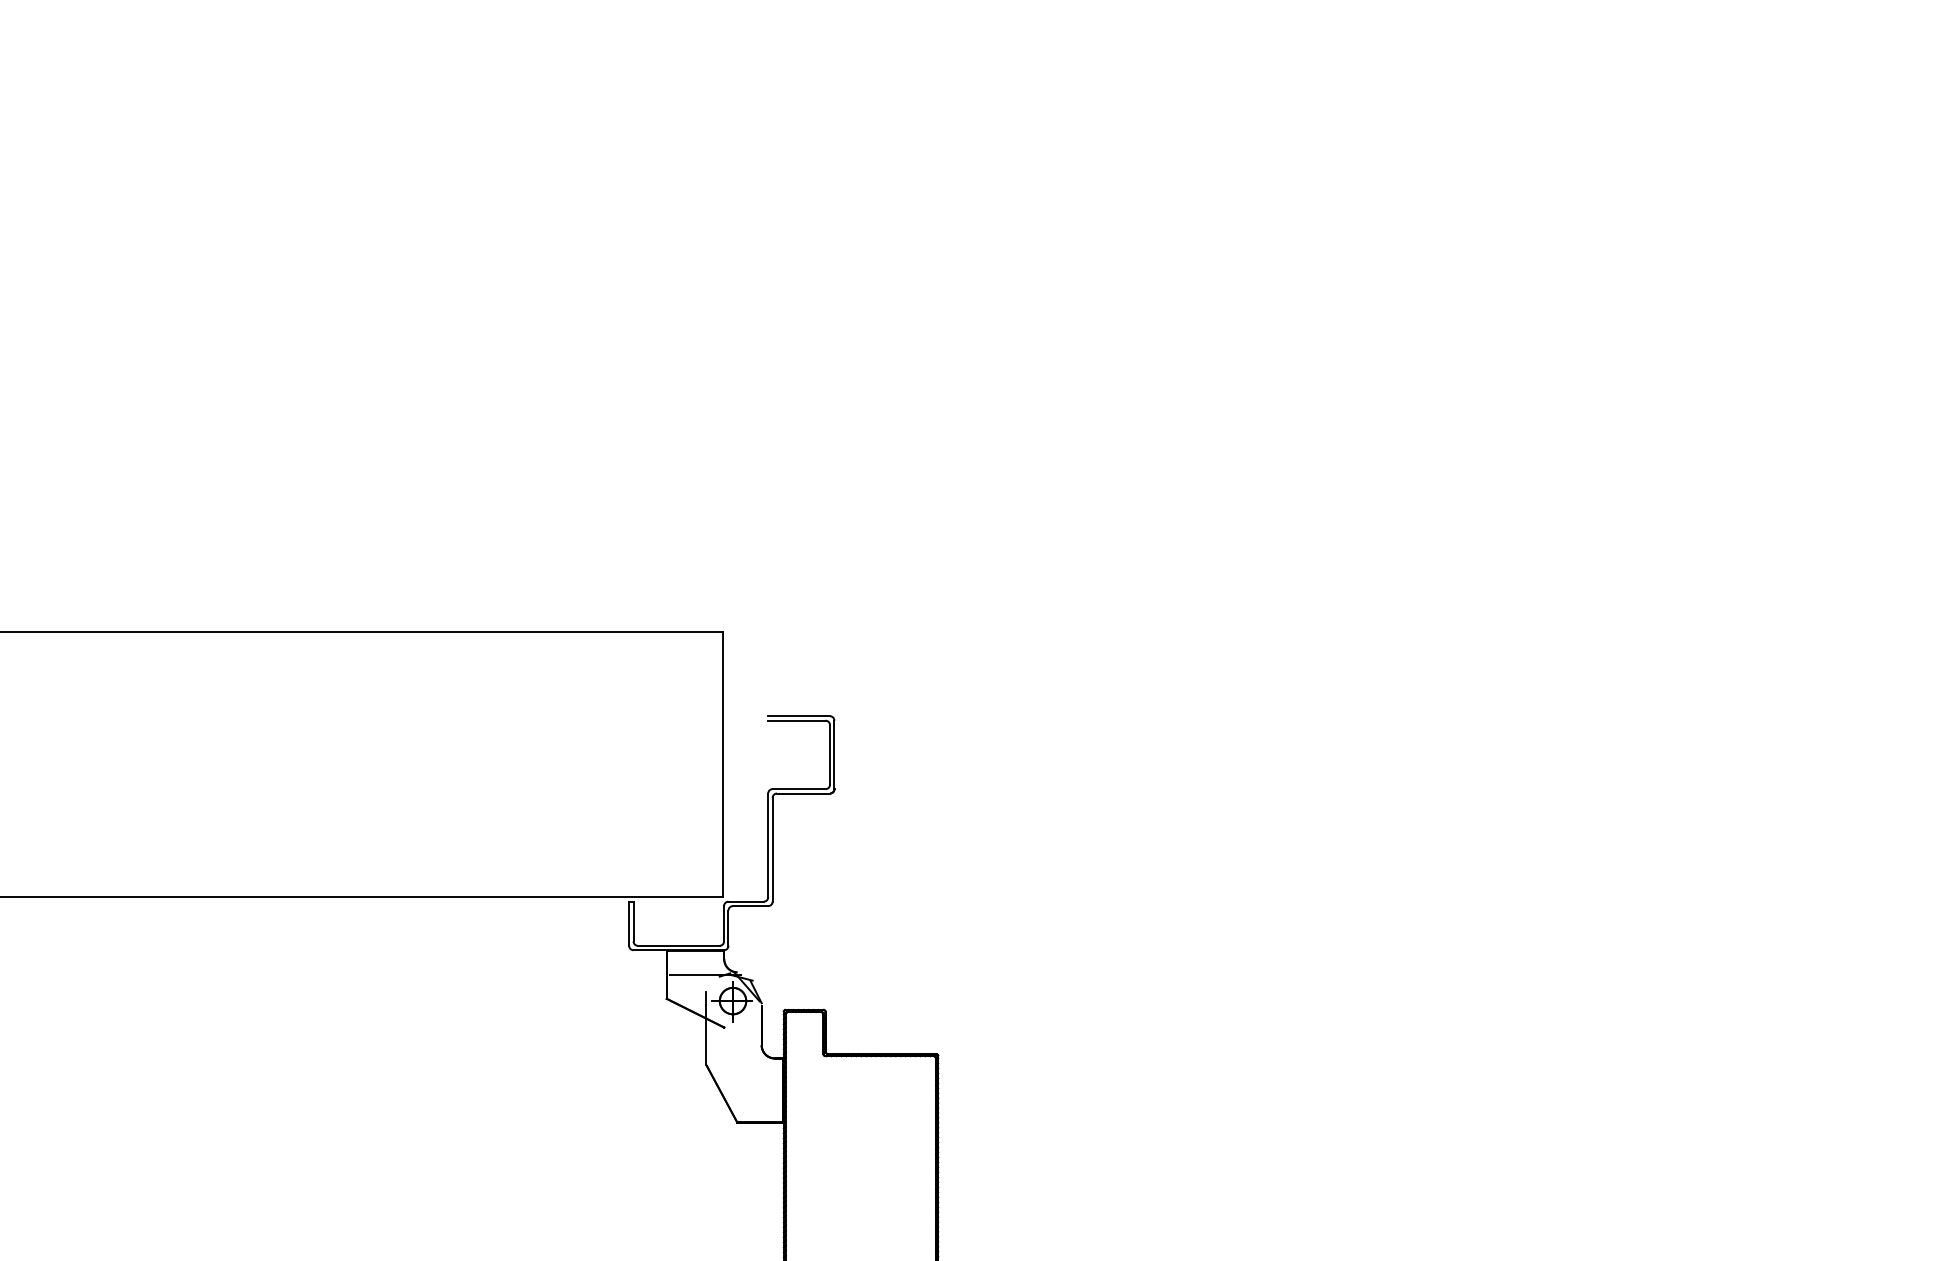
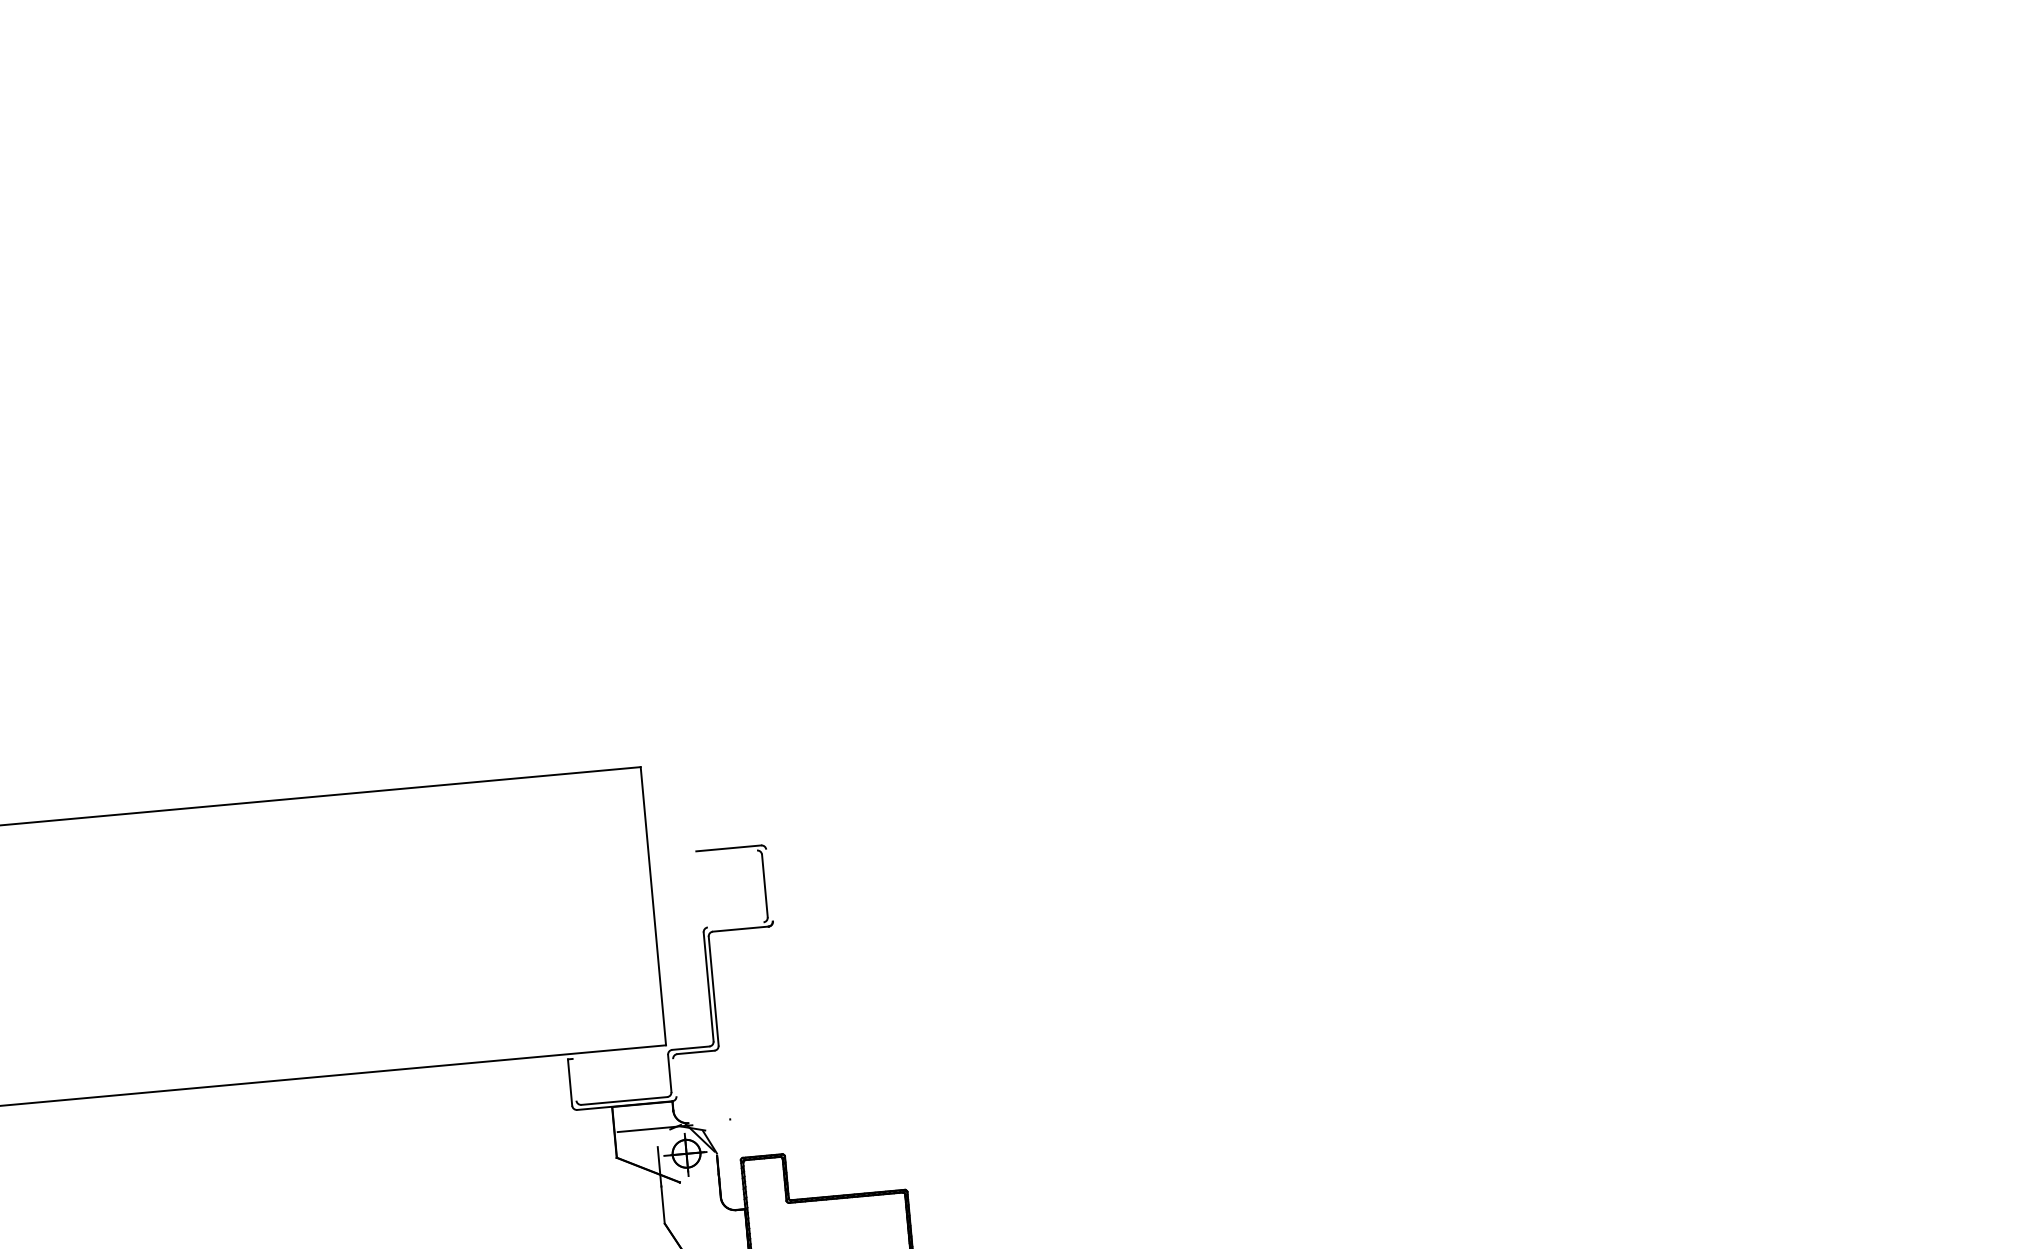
line: (796, 720) -> (726, 853), removed
line: (834, 754) -> (769, 885), removed
line: (798, 789) -> (735, 925), removed
line: (633, 921) -> (574, 1079), removed
line: (728, 927) -> (674, 1076), removed

